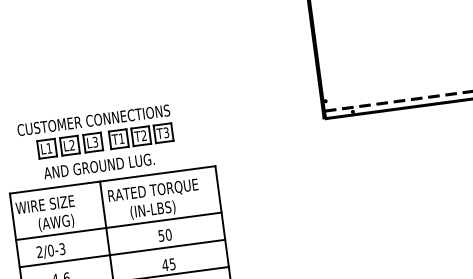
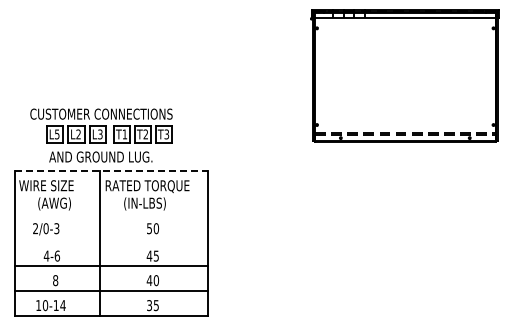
text: (49, 148) -> (57, 134), L1 -> L5
line: (113, 180) -> (112, 171), solid -> dashed
line: (118, 226) -> (111, 214), removed
line: (122, 253) -> (111, 240), removed

